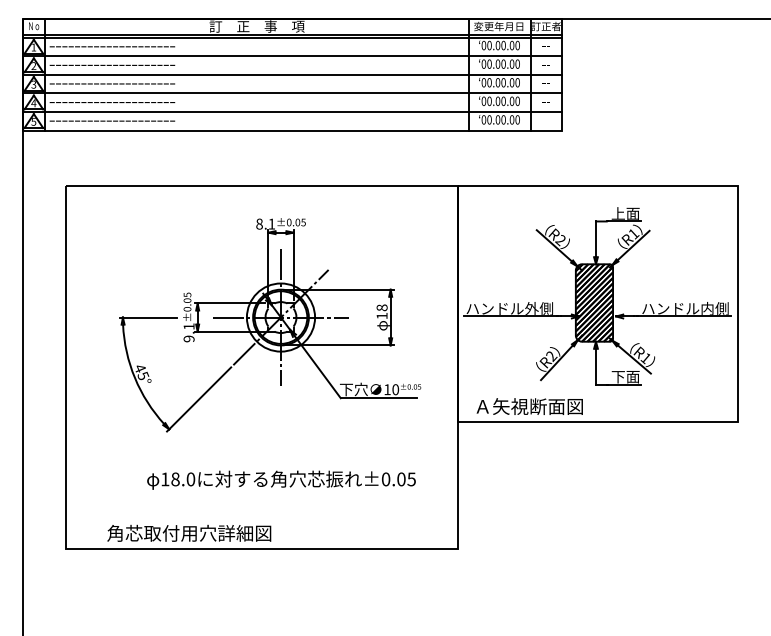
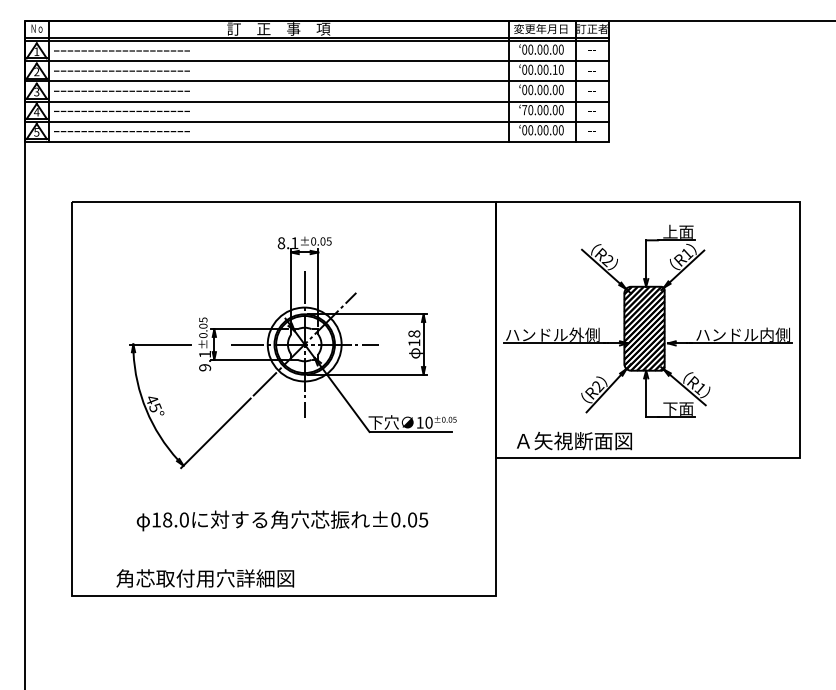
text: (511, 63) -> (554, 69), 00.00.00 -> 00.00.10
text: (483, 100) -> (524, 109), 00.00.00 -> 70.00.00
text: (281, 479) -> (282, 520), moved

